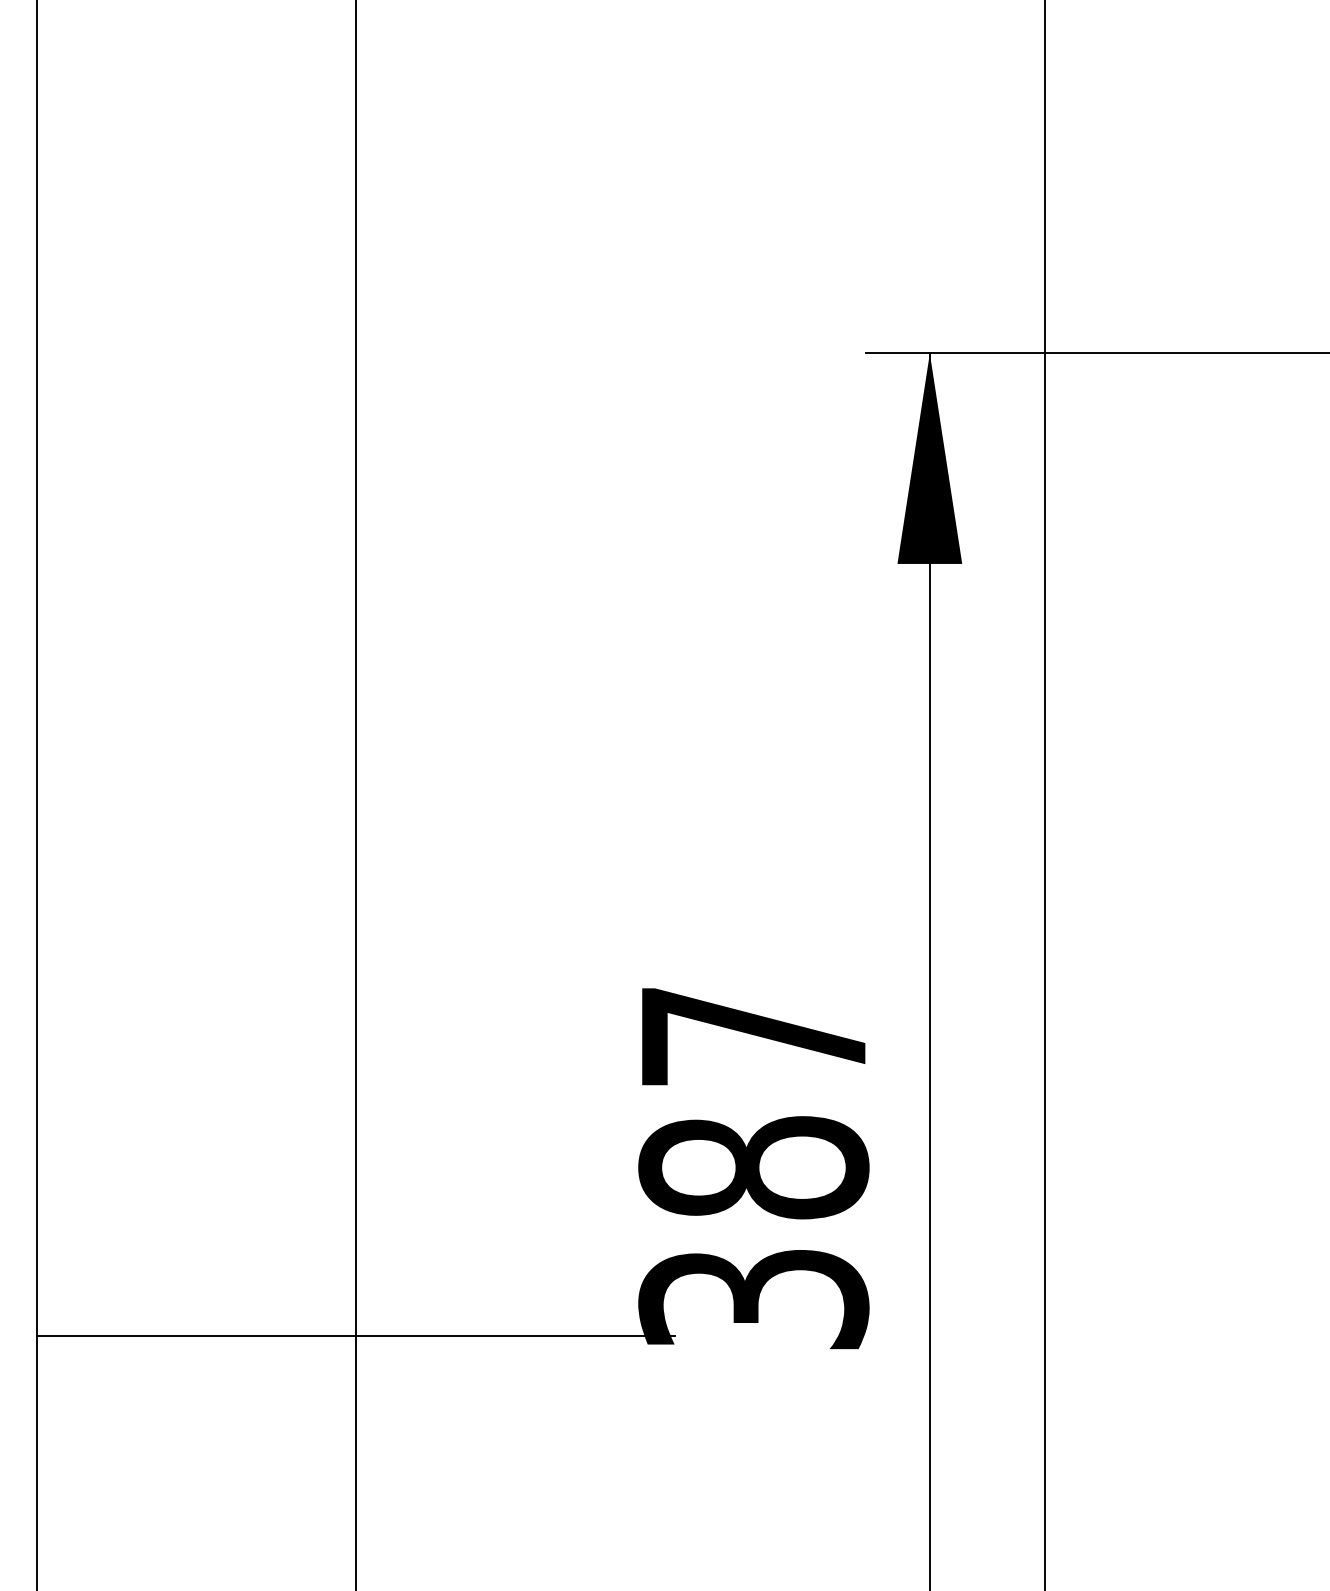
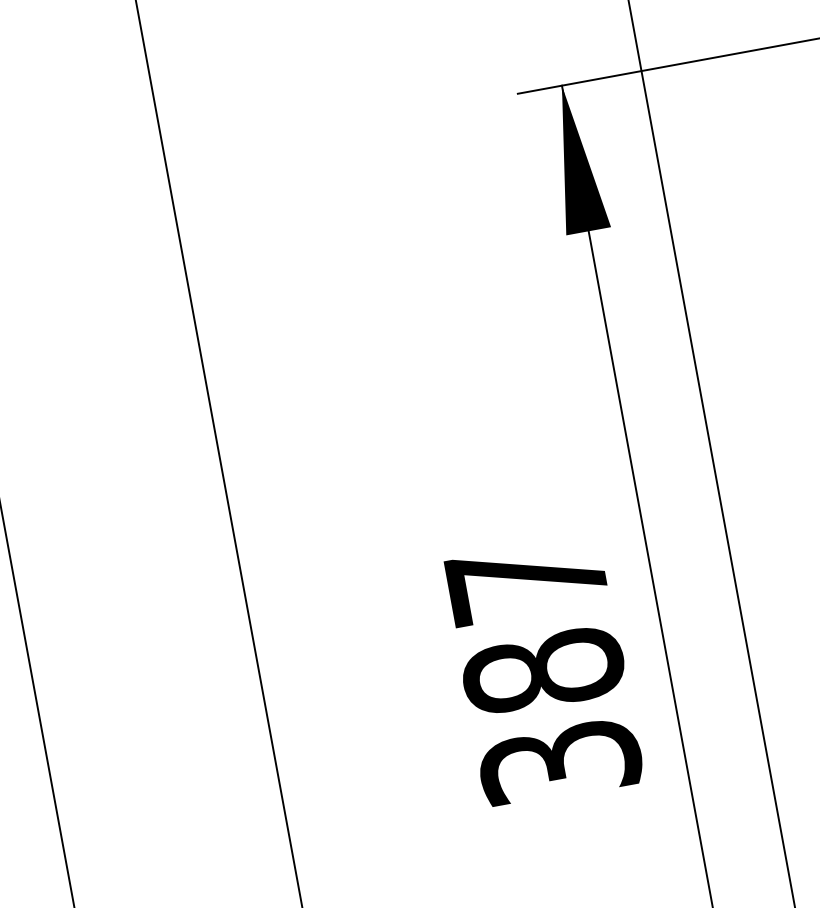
line: (355, 1336) -> (289, 838), removed

